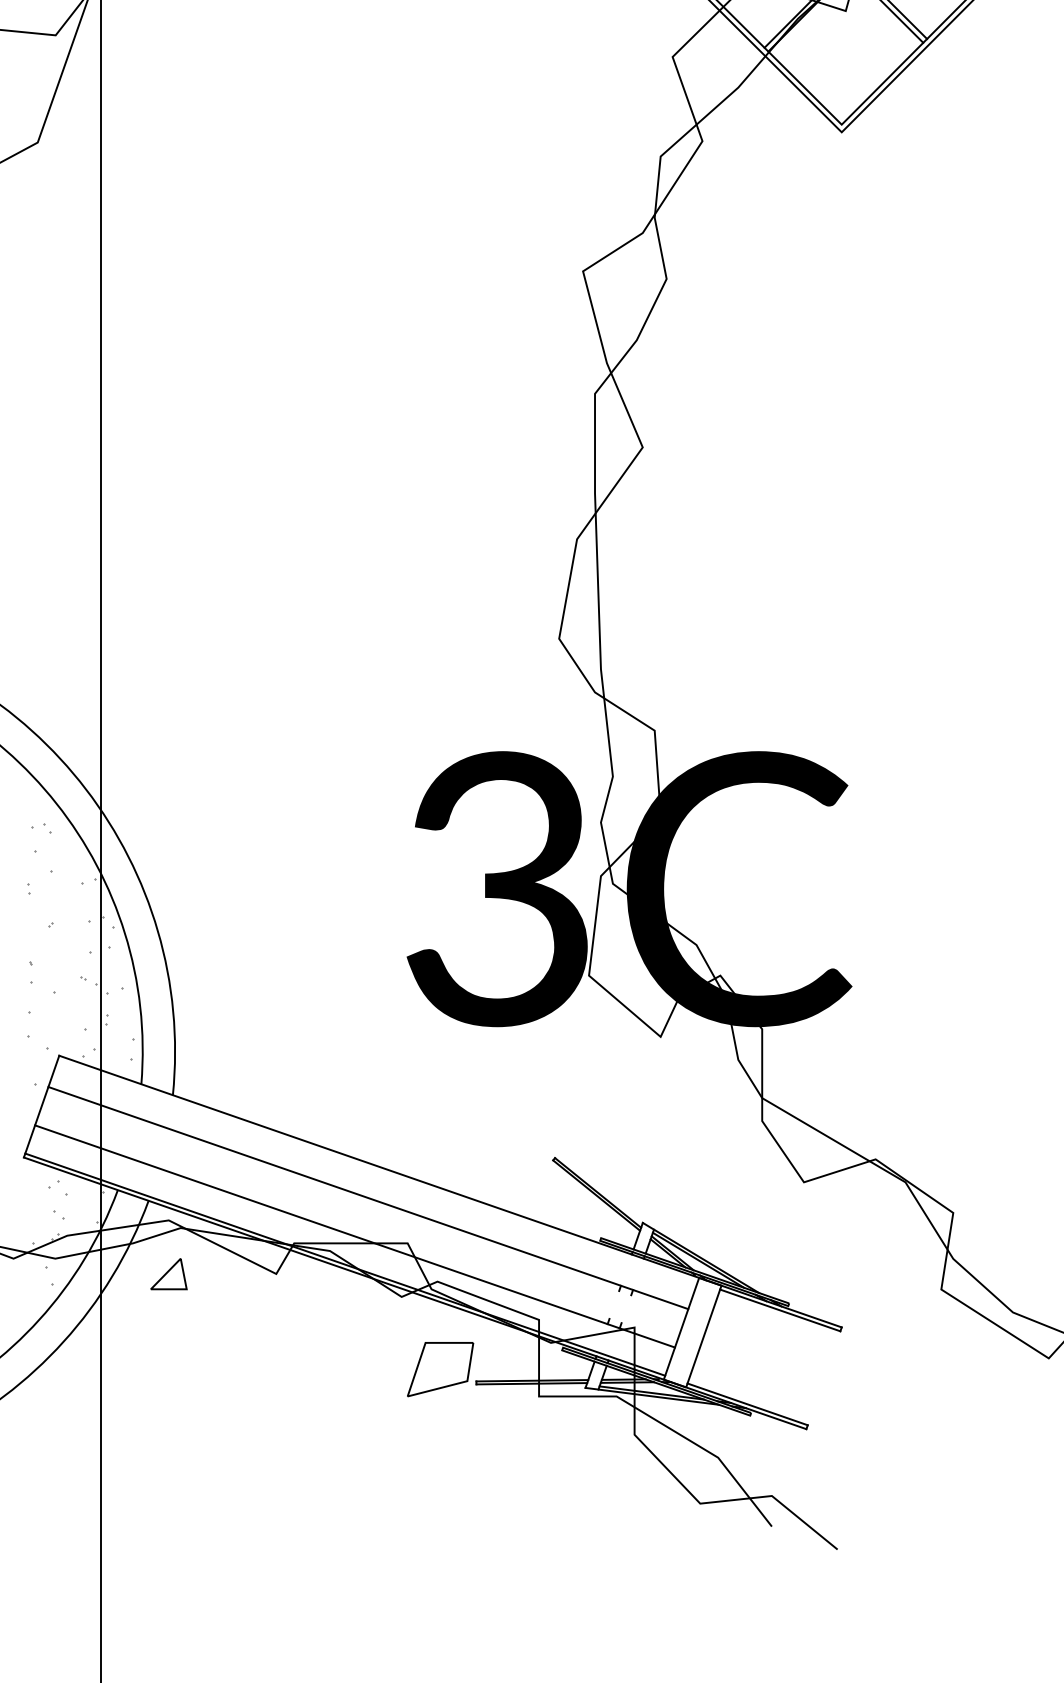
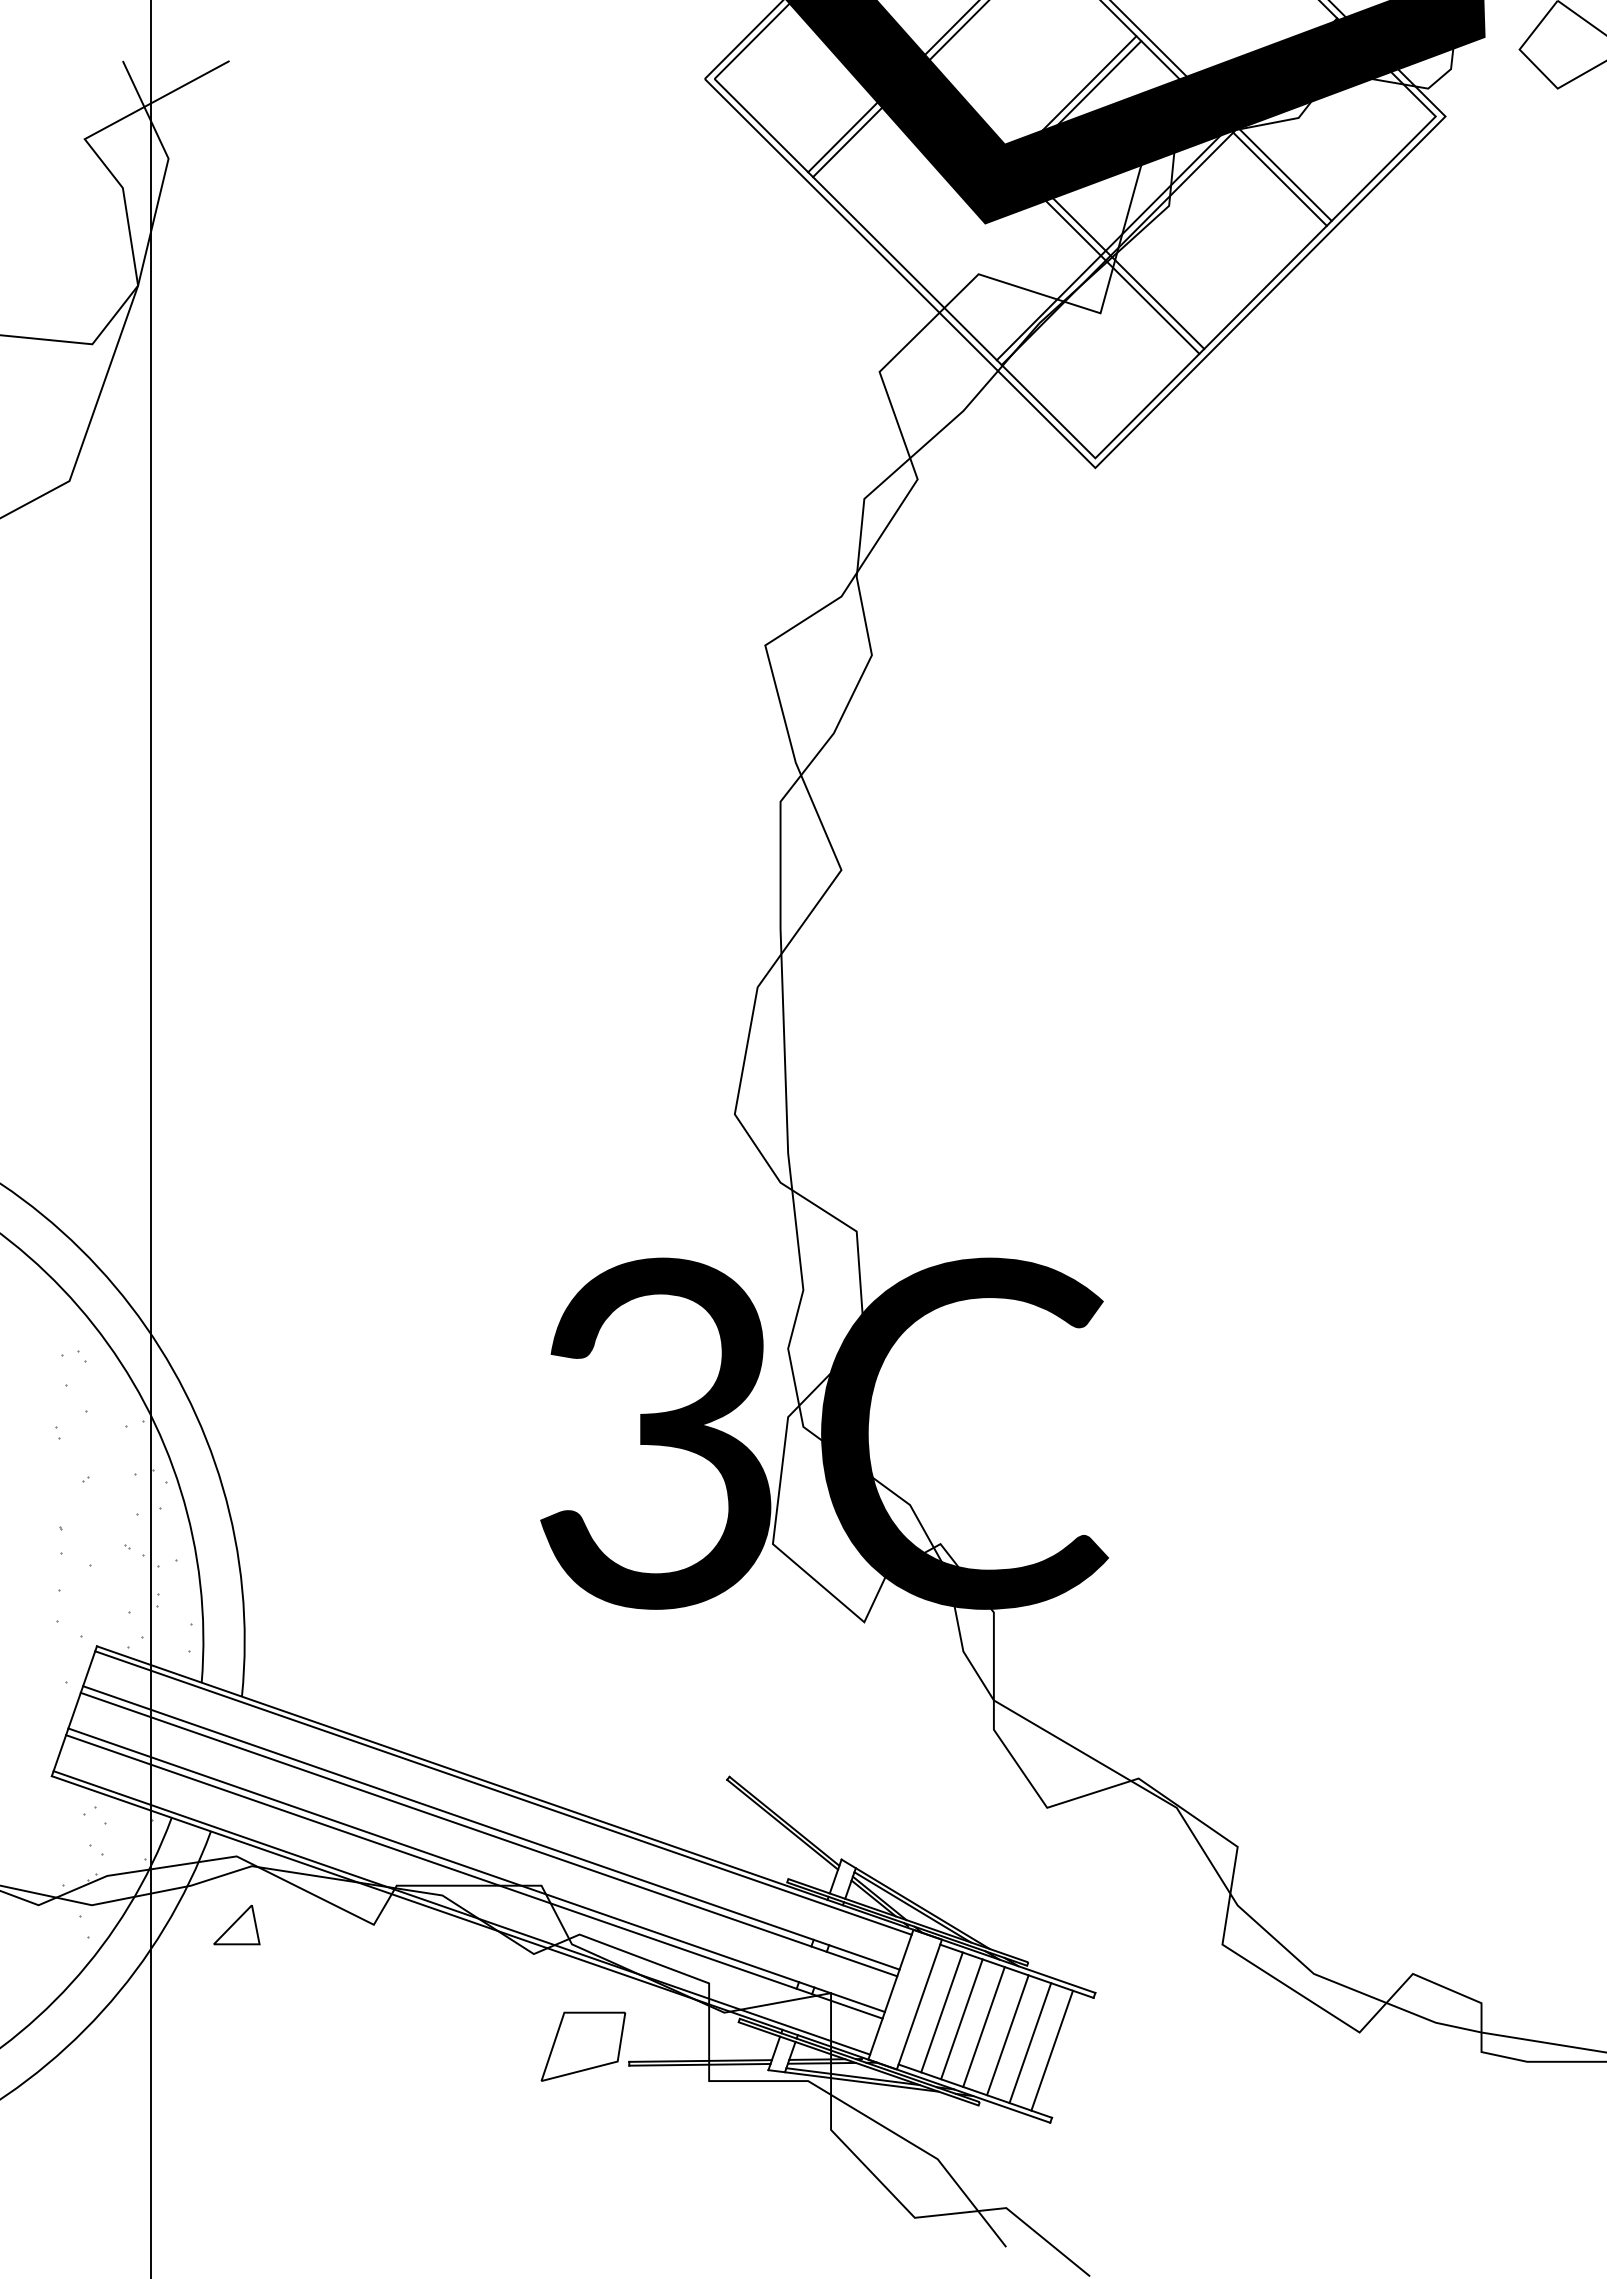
line: (377, 1170) -> (503, 1792), added
line: (366, 1203) -> (488, 1834), added
line: (356, 1230) -> (476, 1869), added
line: (721, 1342) -> (941, 2012), added
line: (736, 1348) -> (961, 2019), added
line: (754, 1353) -> (983, 2026), added
line: (772, 1360) -> (1007, 2035), added
line: (790, 1367) -> (1030, 2043), added
line: (808, 1372) -> (1052, 2050), added

